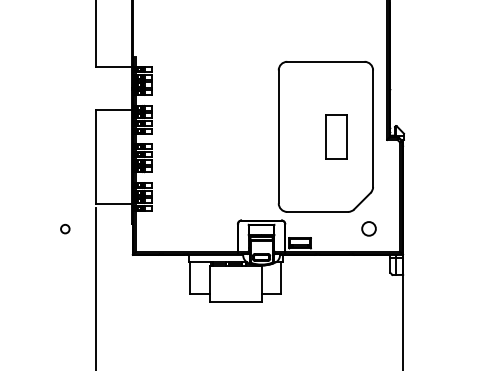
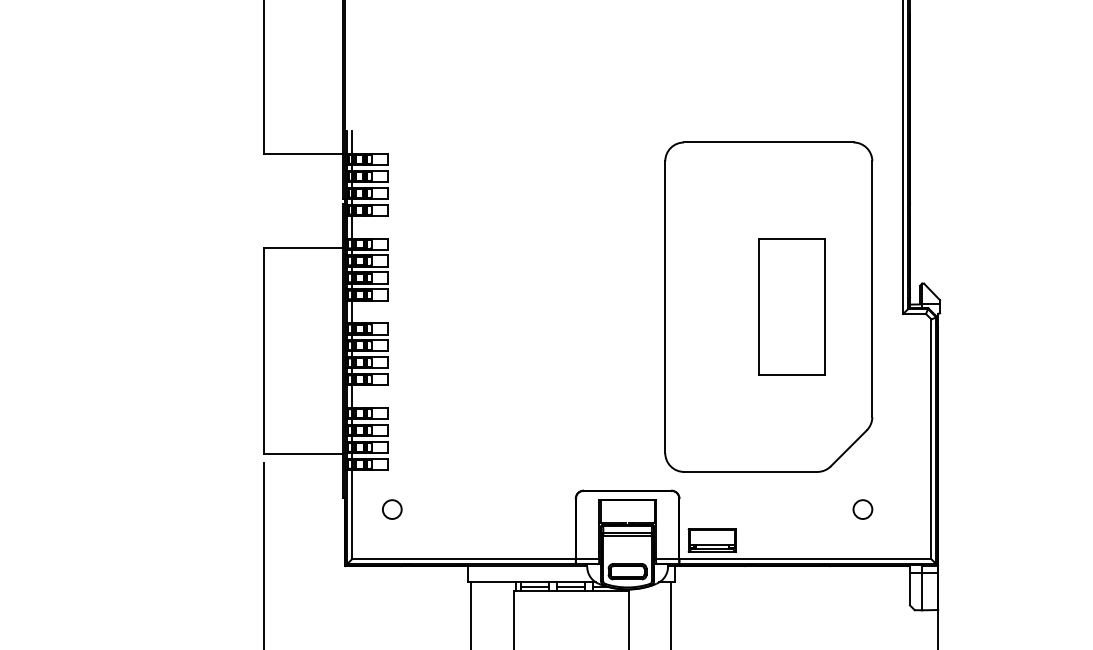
part: (336, 136) -> (791, 306), size x1.43
circle: (65, 229) -> (392, 510), moved
circle: (368, 229) -> (862, 510), size x0.62

